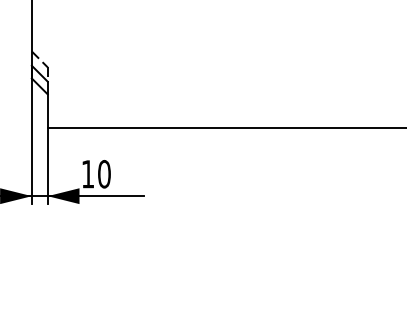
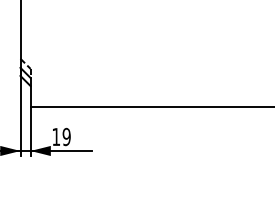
text: (104, 175) -> (66, 137), 10 -> 19

